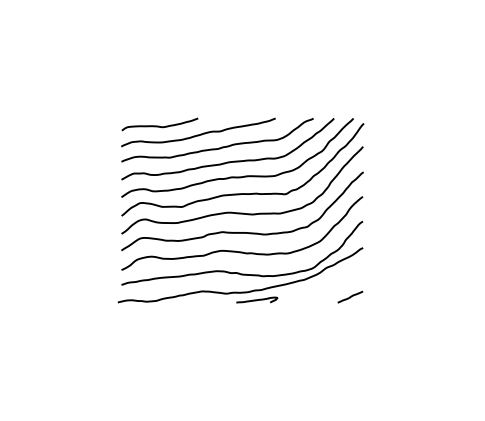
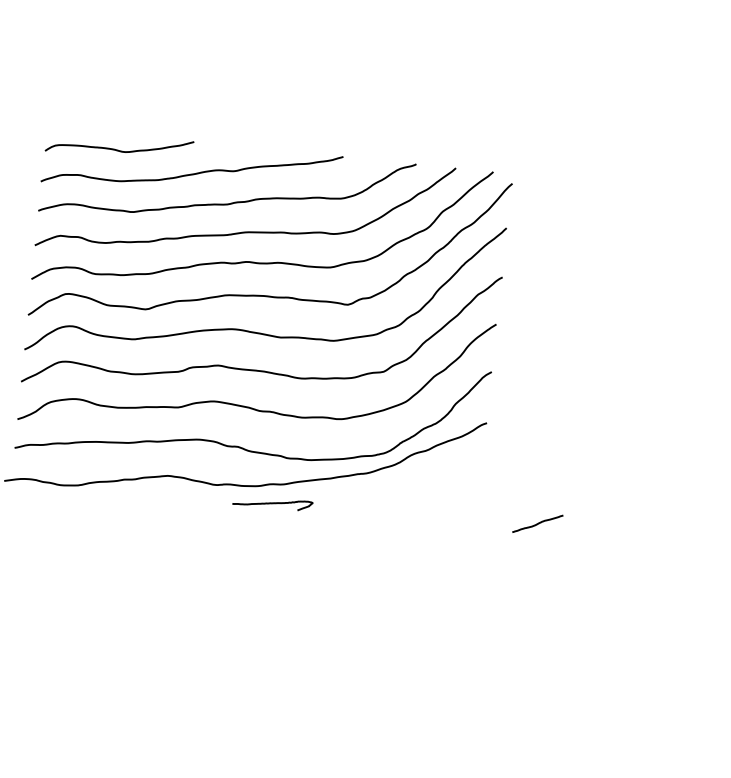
line: (350, 296) -> (538, 522), moved

